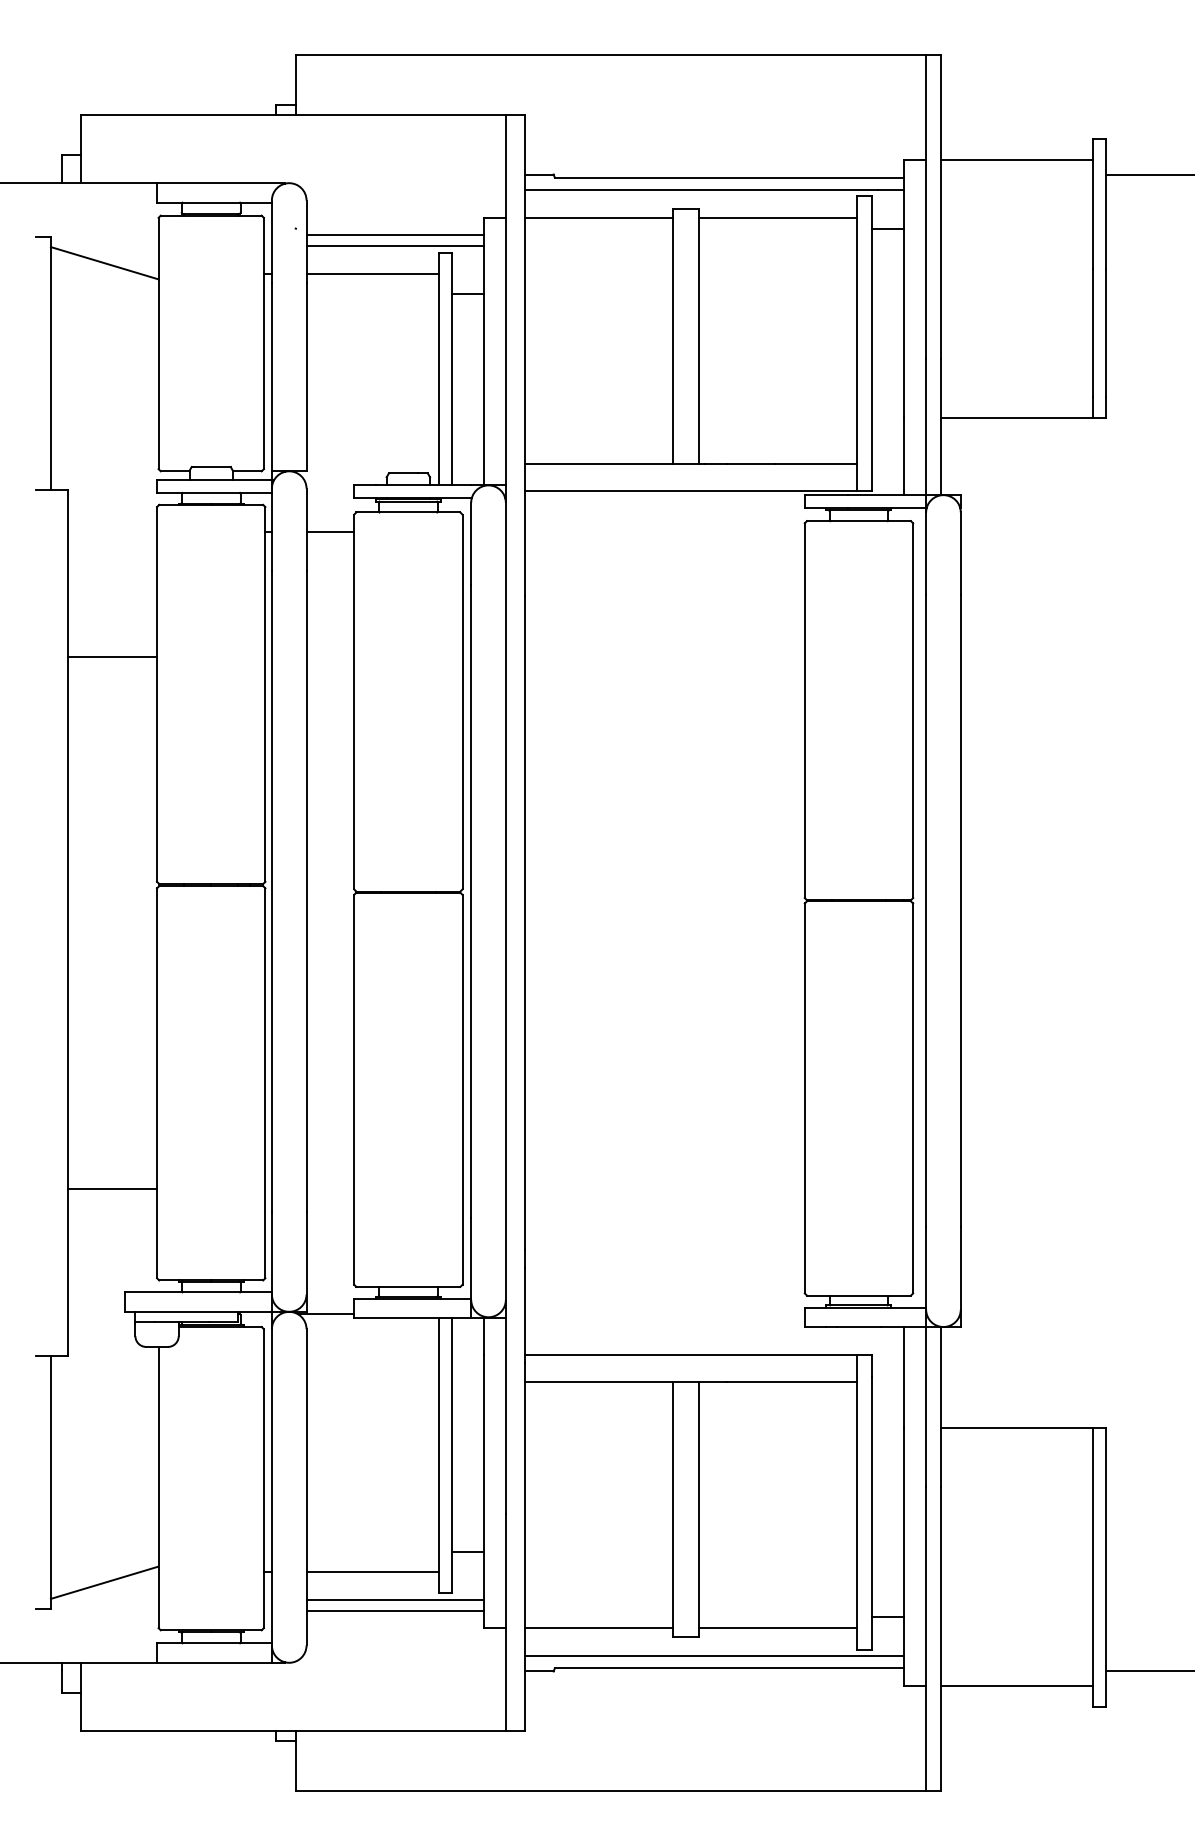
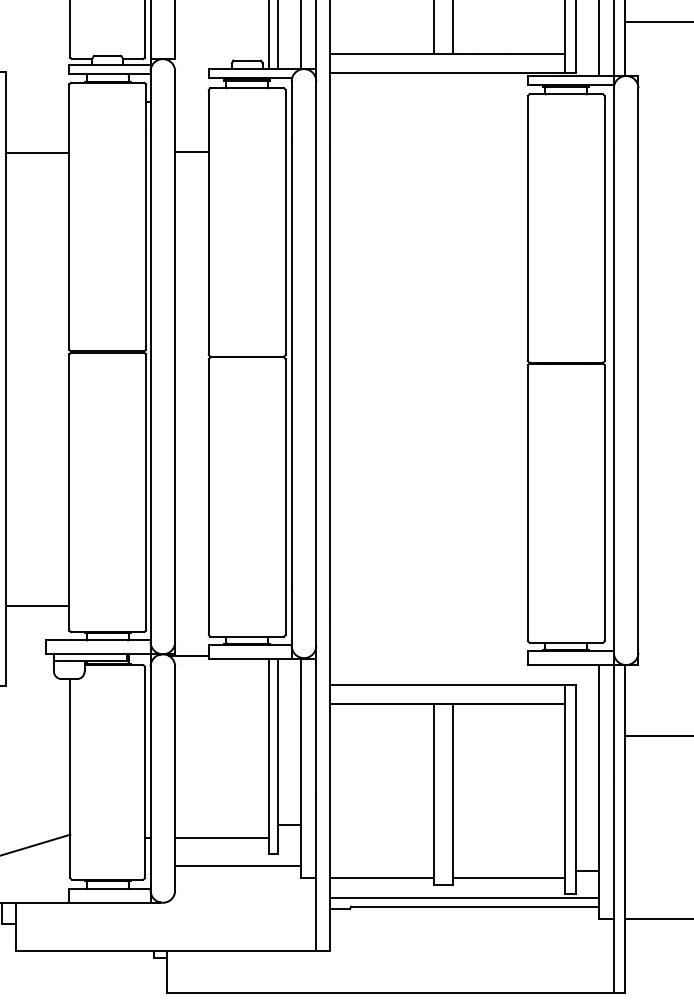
line: (330, 531) -> (192, 152), moved
line: (112, 656) -> (37, 153), moved
line: (112, 1189) -> (37, 605), moved
line: (395, 1599) -> (238, 857), removed

